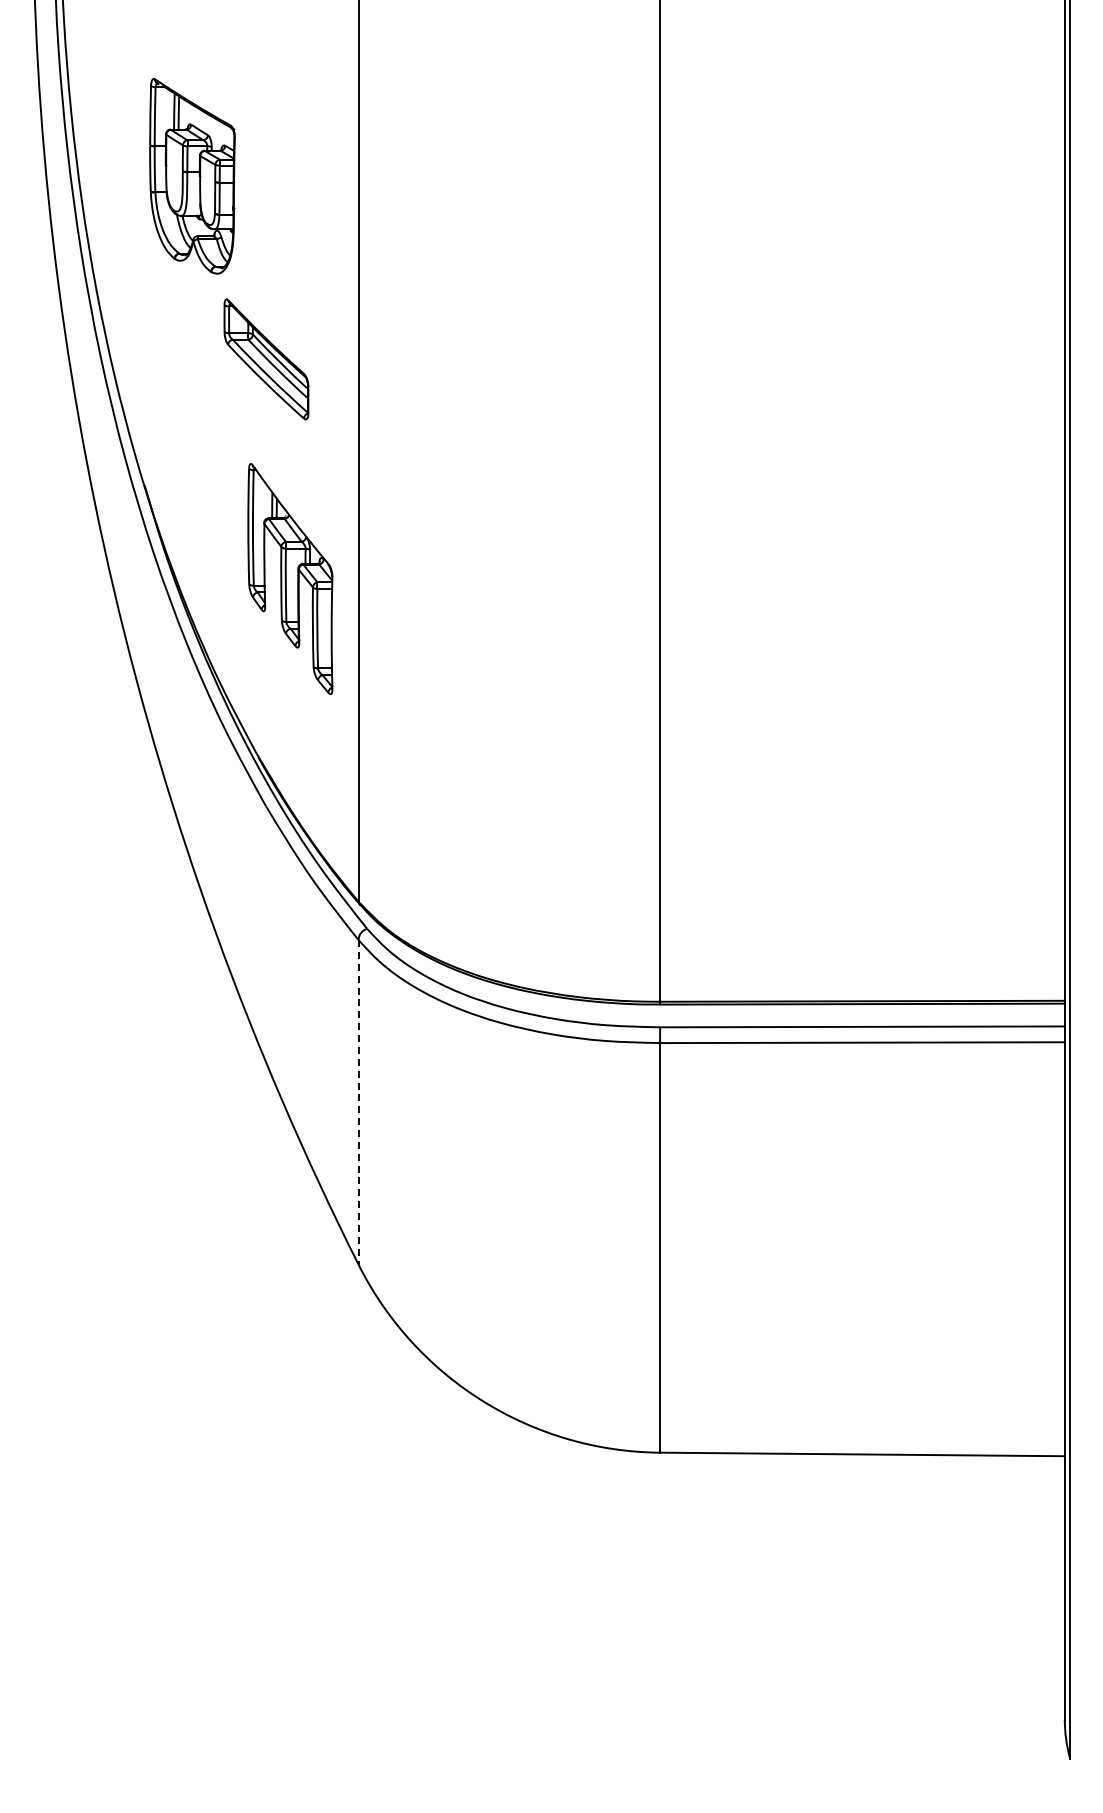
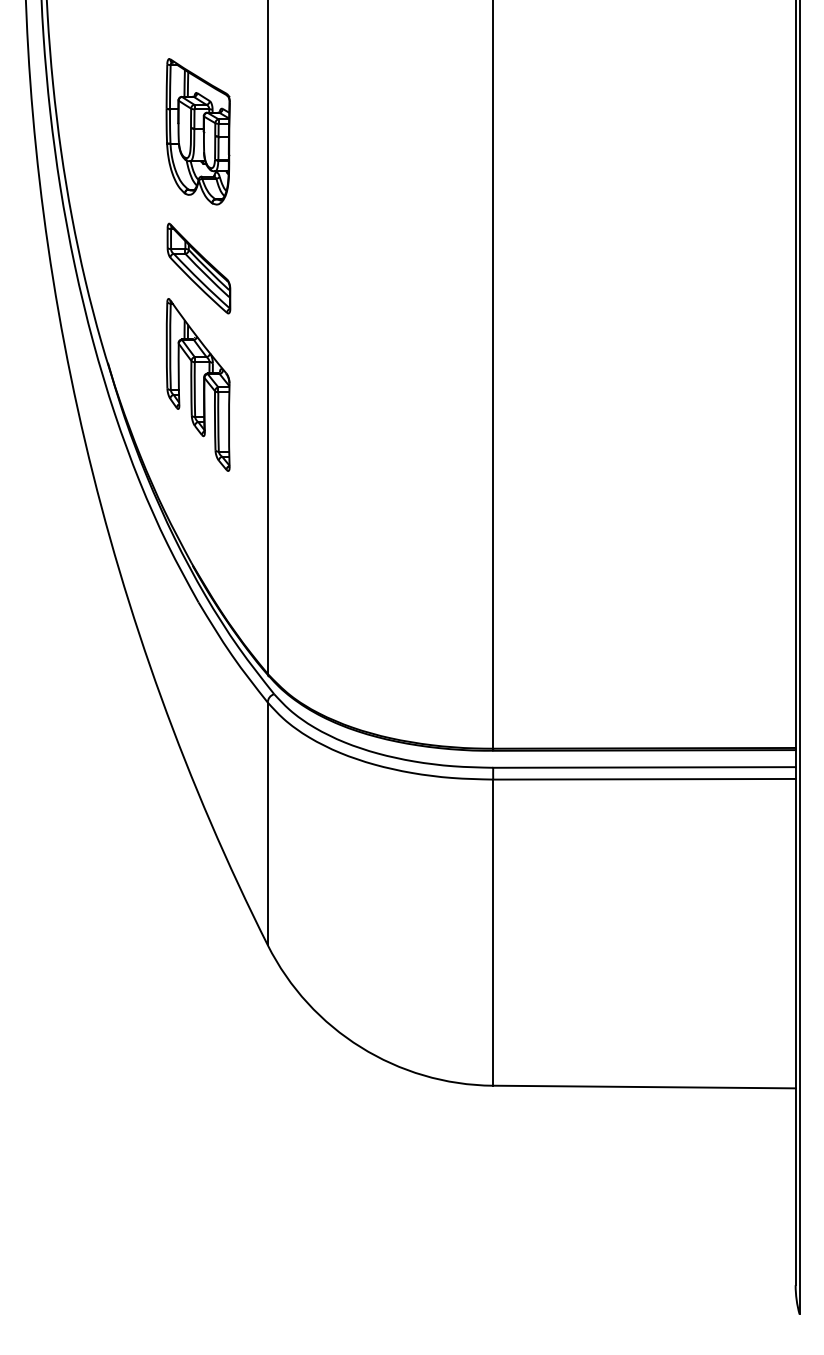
part: (192, 176) -> (198, 131), moved
part: (290, 579) -> (198, 385), moved
line: (358, 1102) -> (267, 823), dashed -> solid

